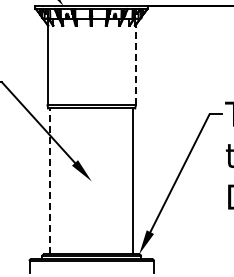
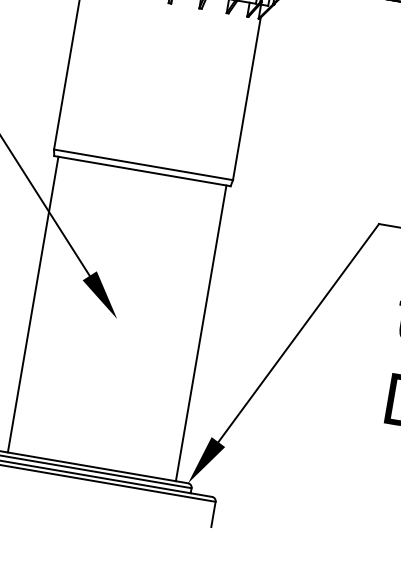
line: (135, 64) -> (246, 97), dashed -> solid
line: (50, 181) -> (33, 304), dashed -> solid

